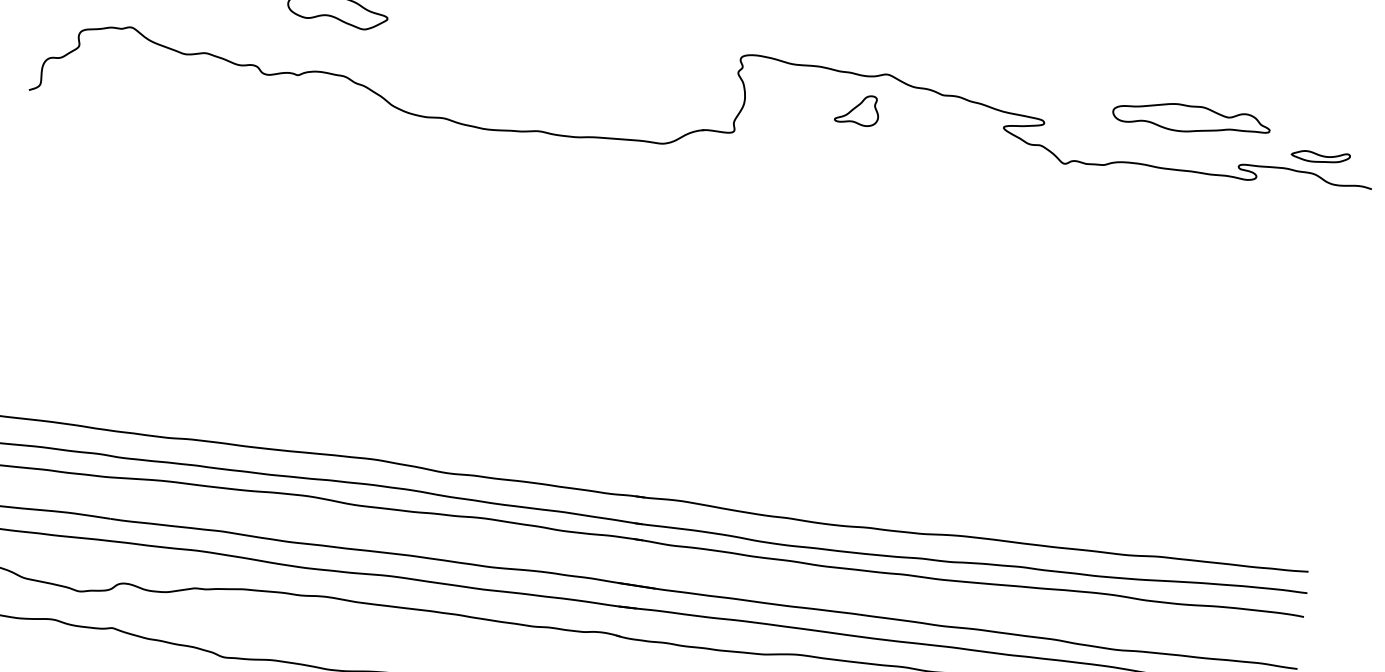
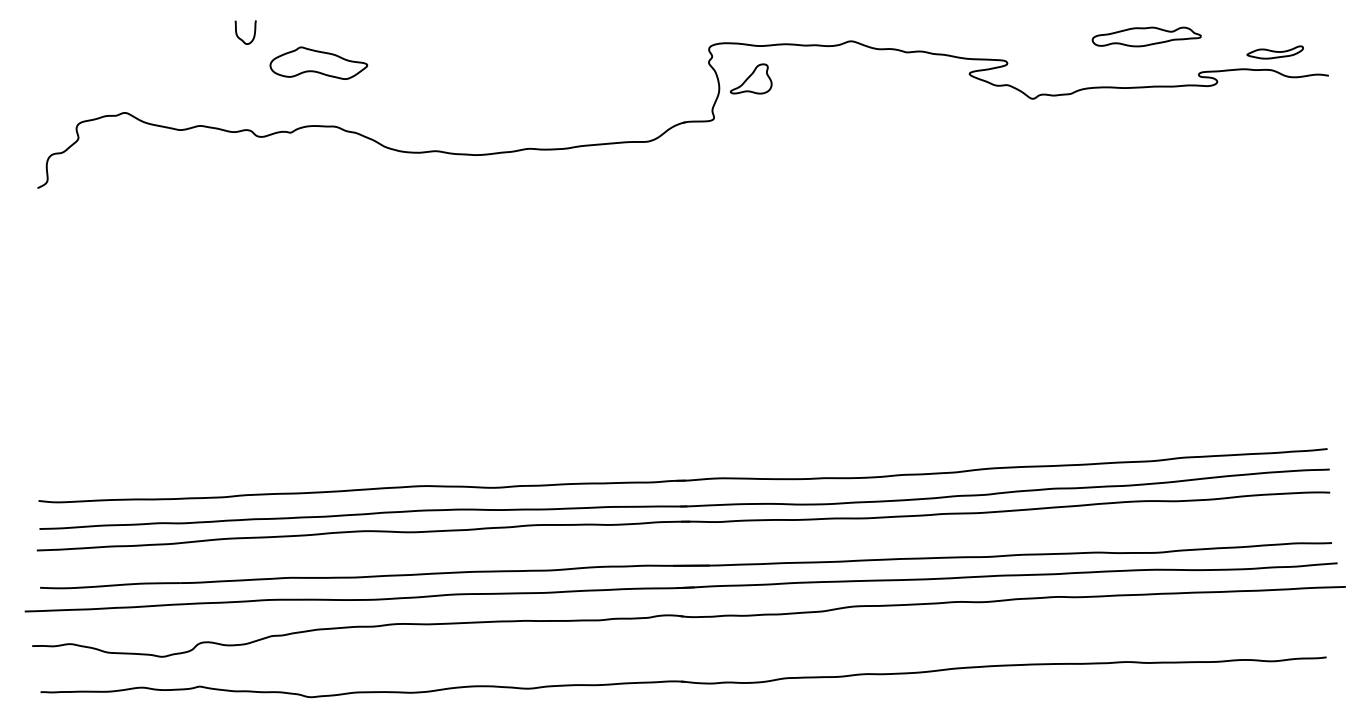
part: (858, 108) -> (751, 78), moved
part: (1191, 118) -> (1146, 36), size x0.71

